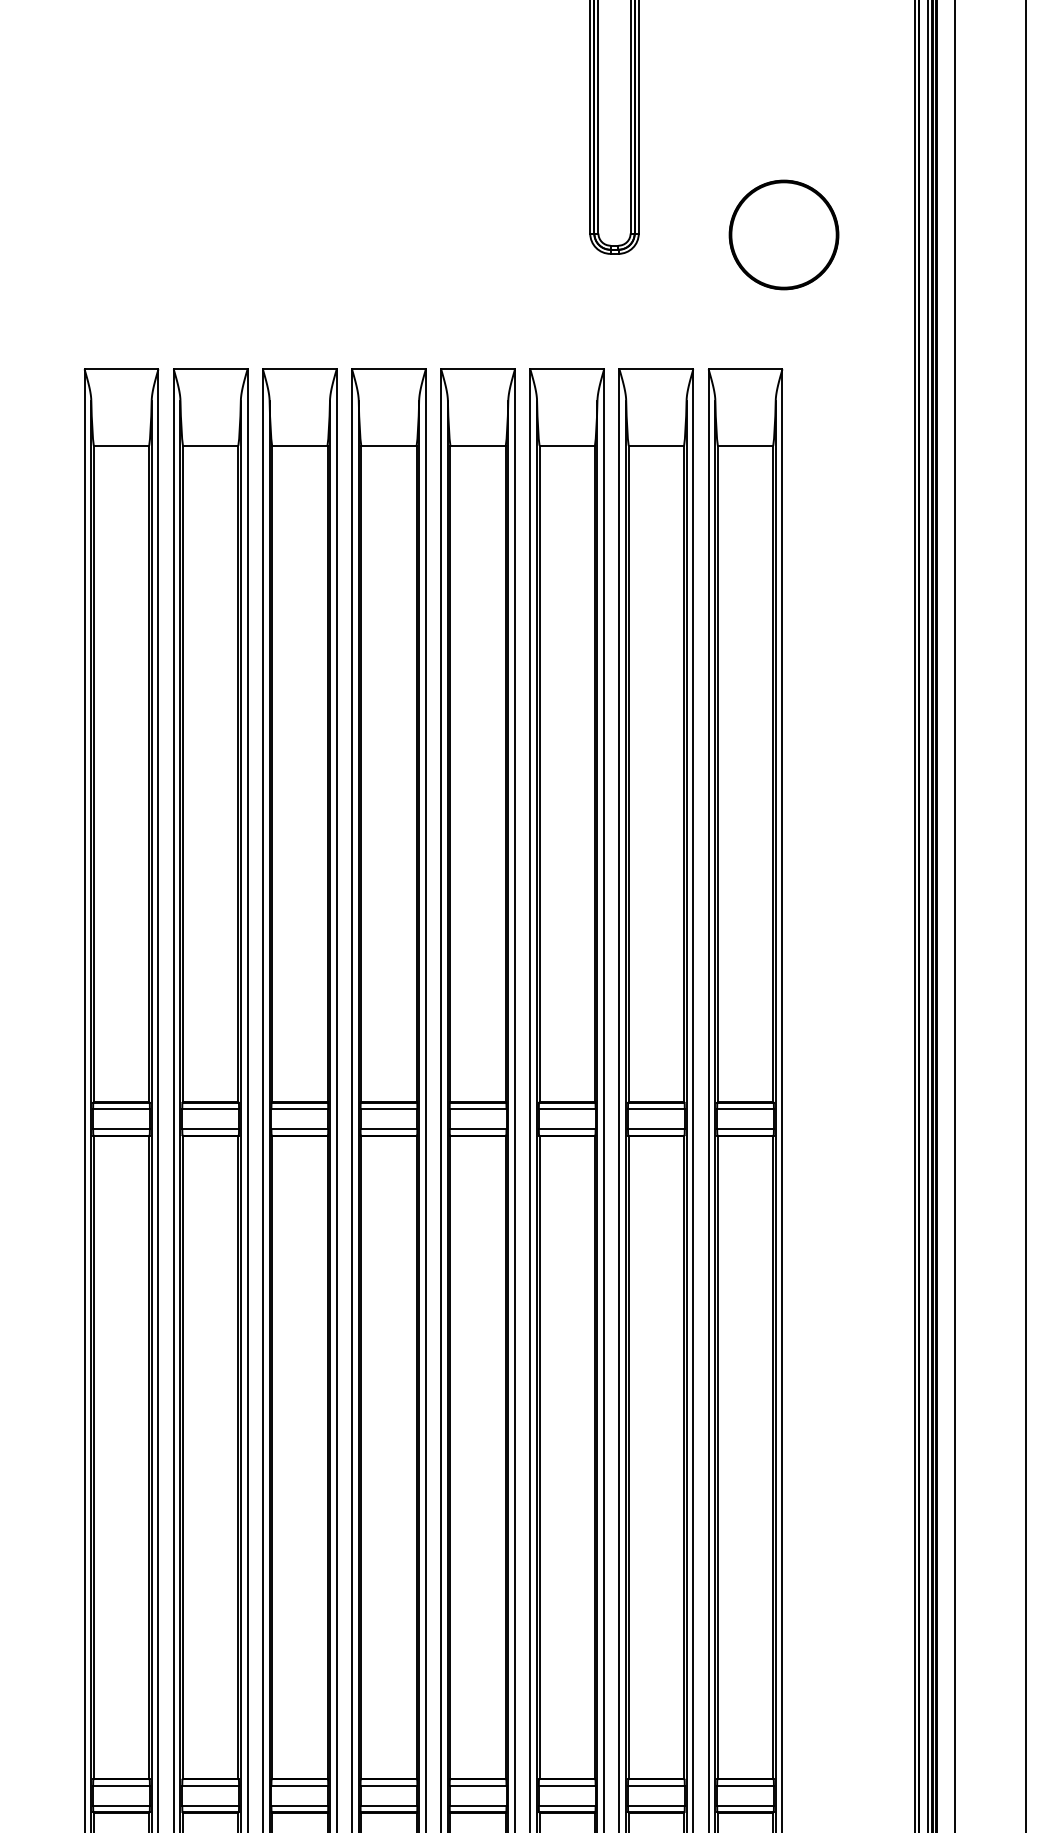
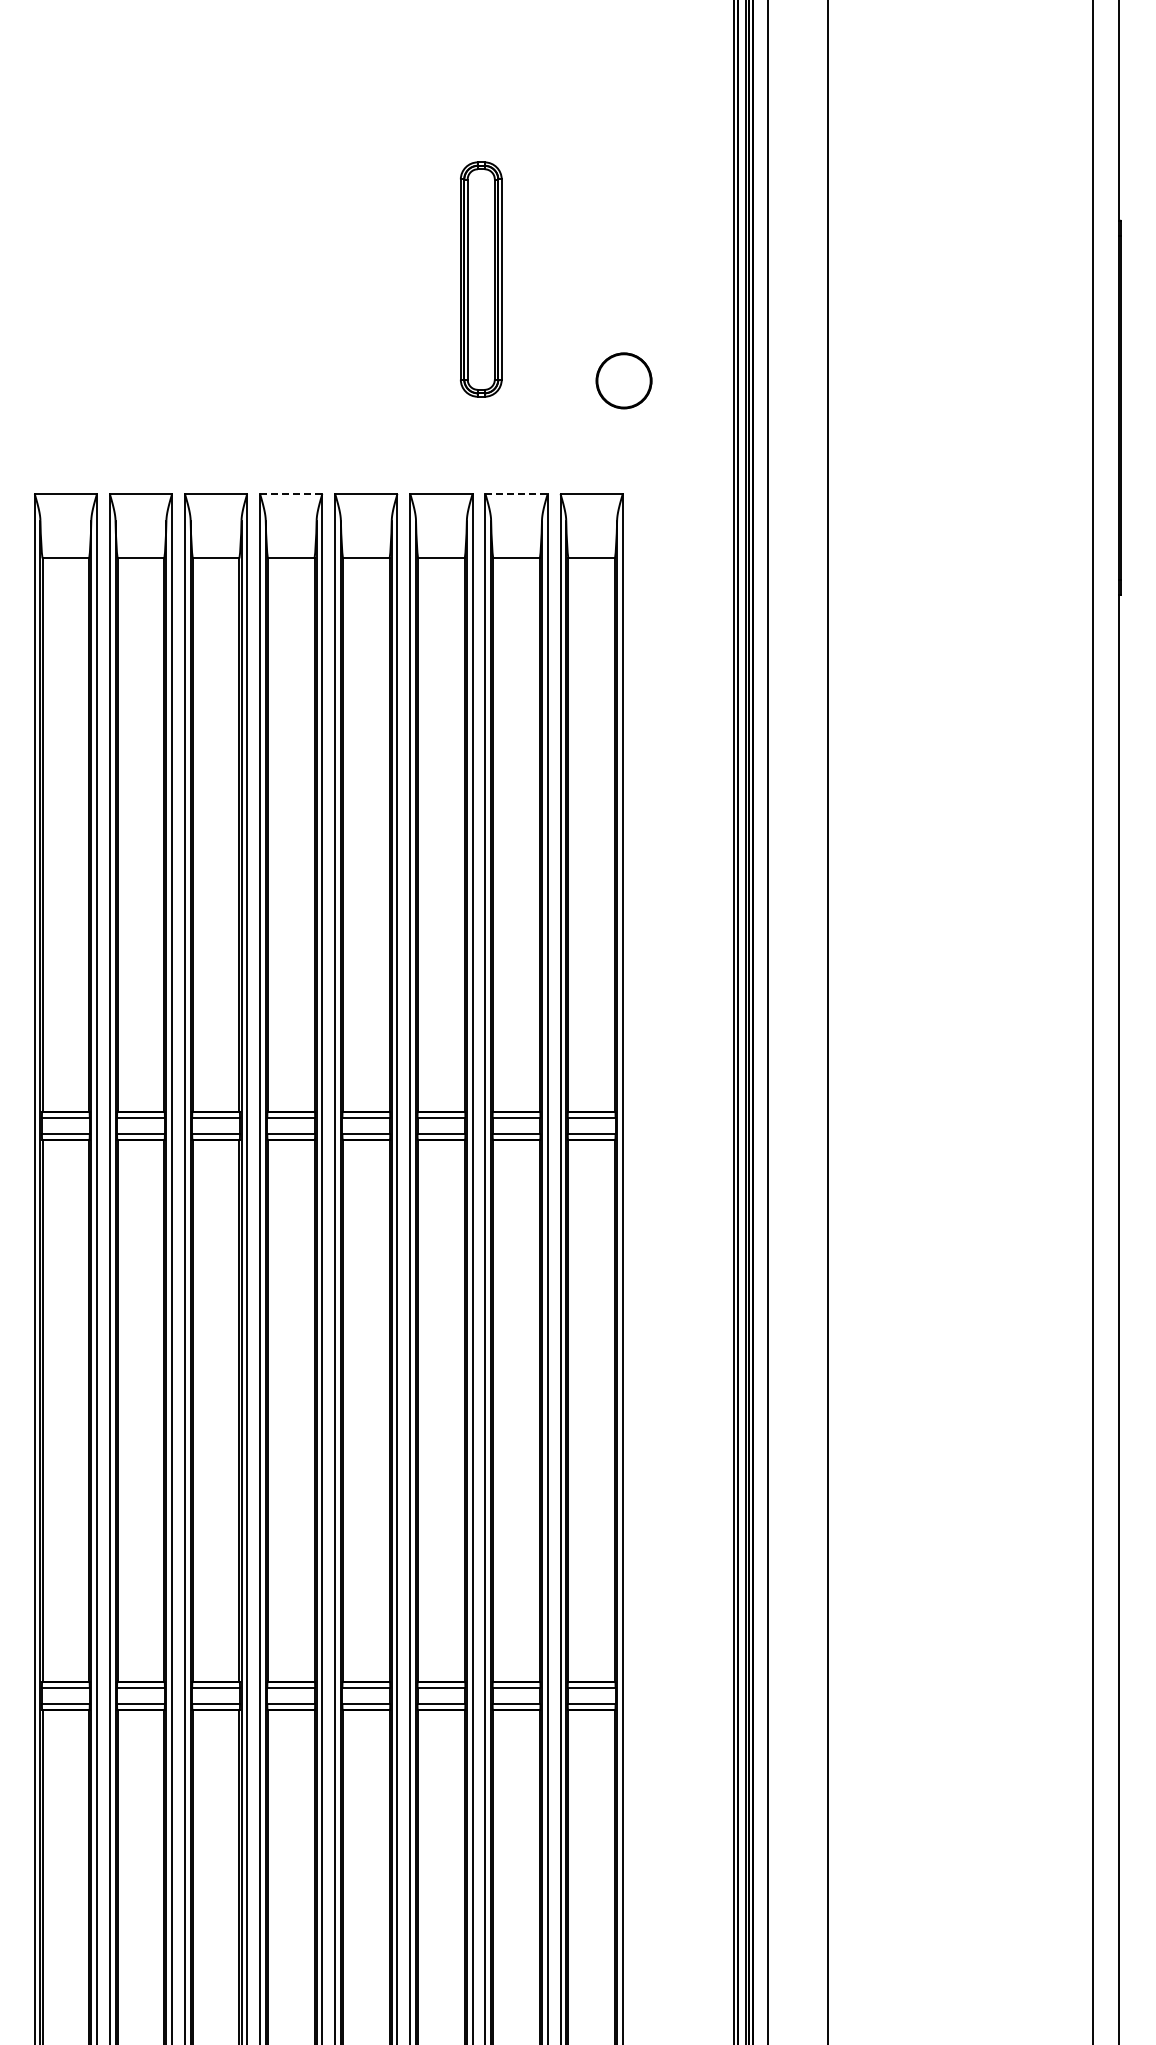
circle: (783, 234) -> (623, 380), size x0.6
line: (389, 369) -> (291, 494), solid -> dashed
line: (657, 369) -> (517, 494), solid -> dashed

